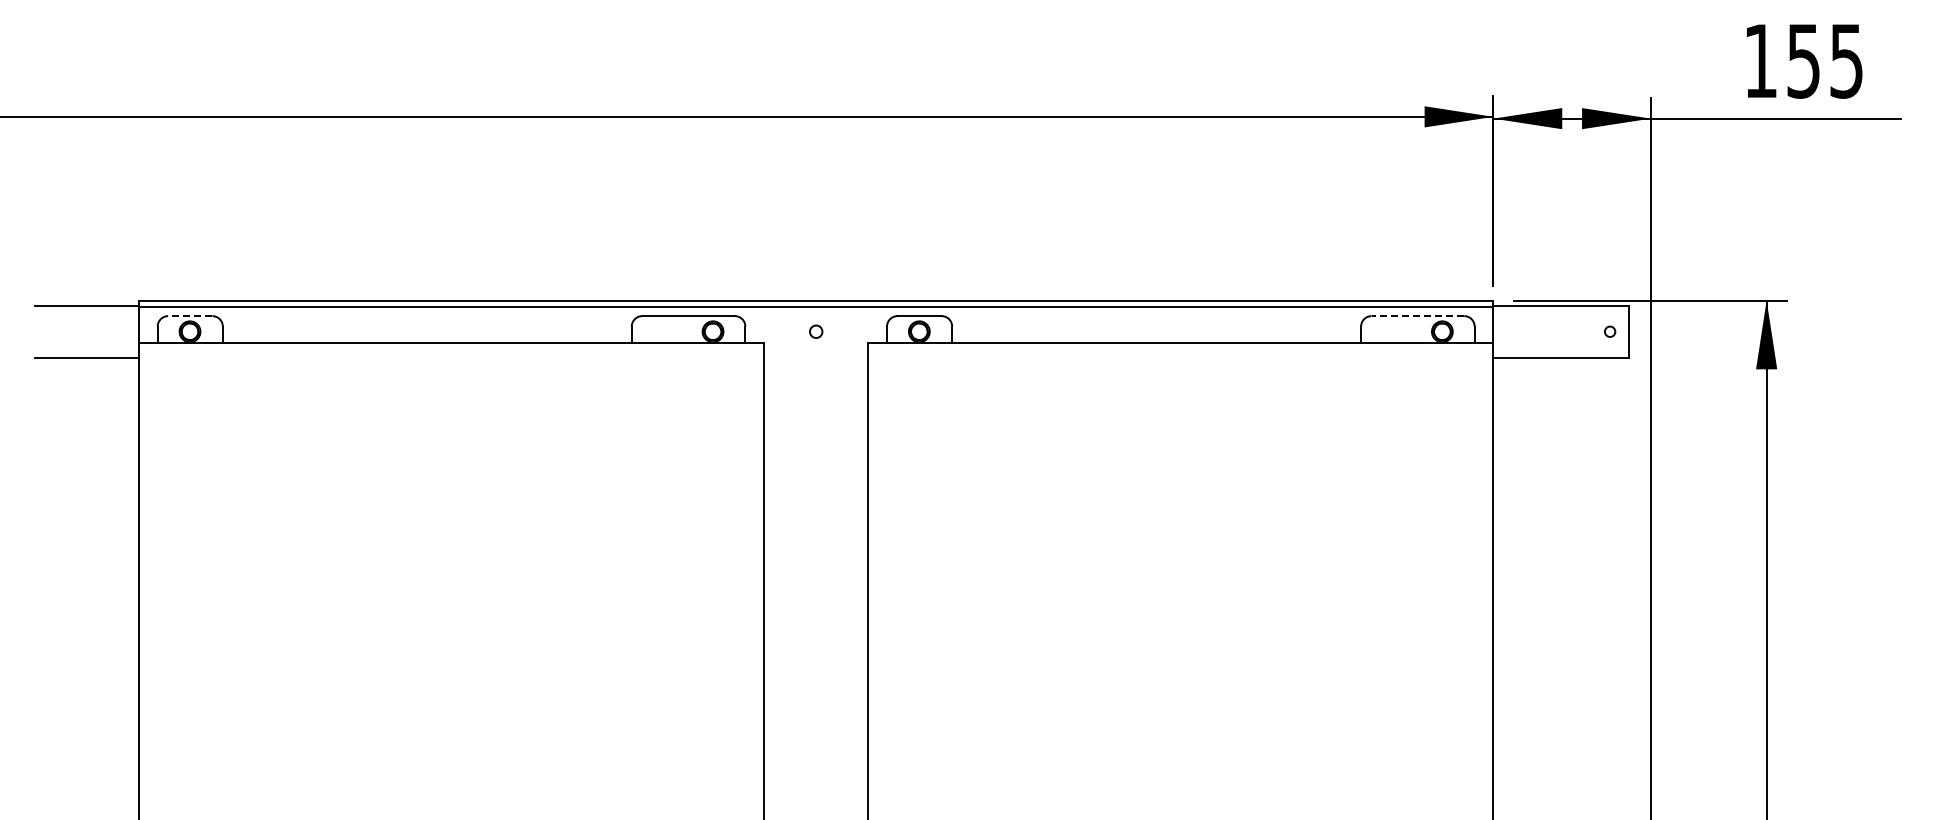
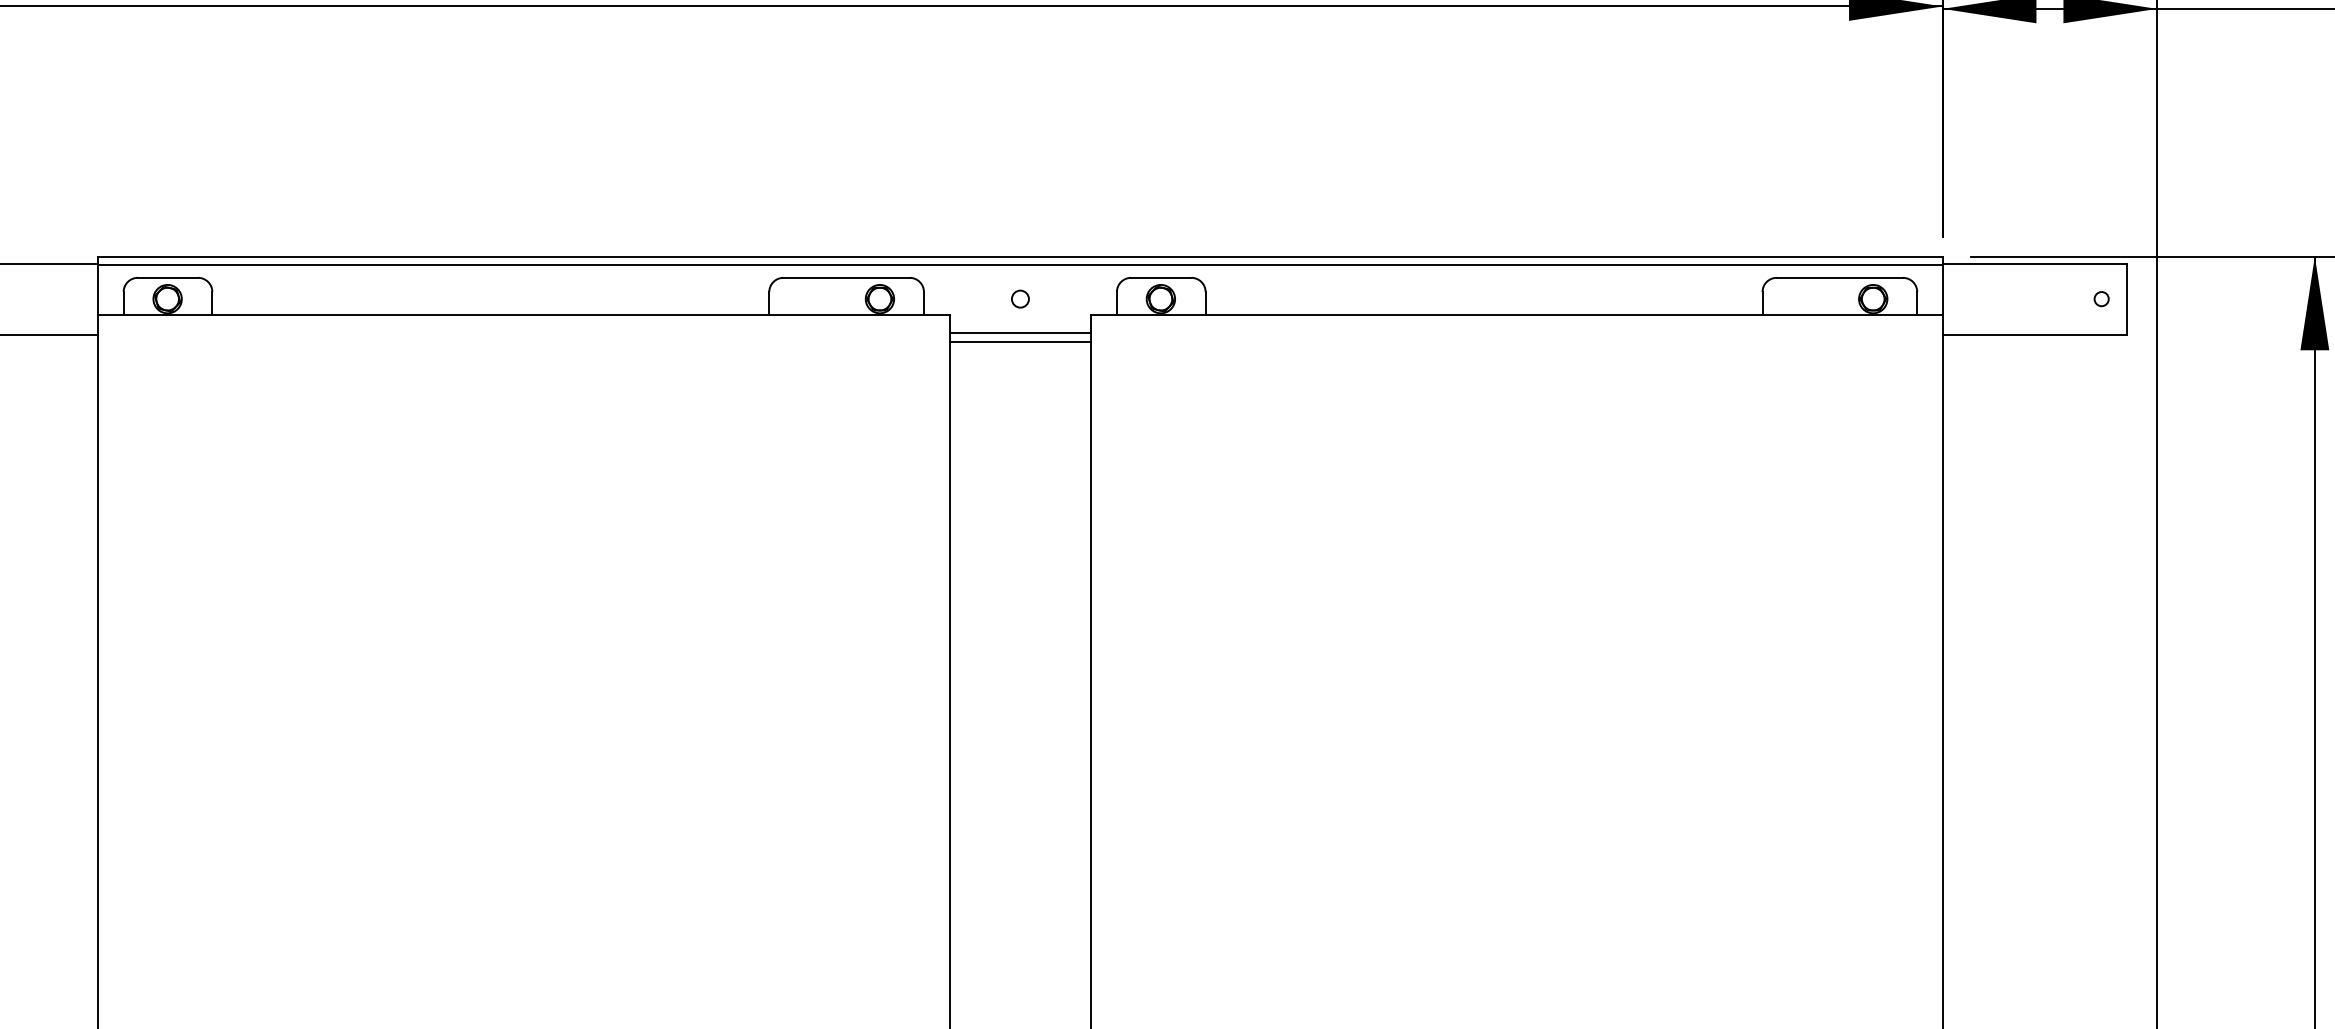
line: (189, 316) -> (166, 278), dashed -> solid
line: (1417, 316) -> (1839, 278), dashed -> solid
line: (816, 356) -> (1020, 332), added
line: (816, 363) -> (1020, 342), added

